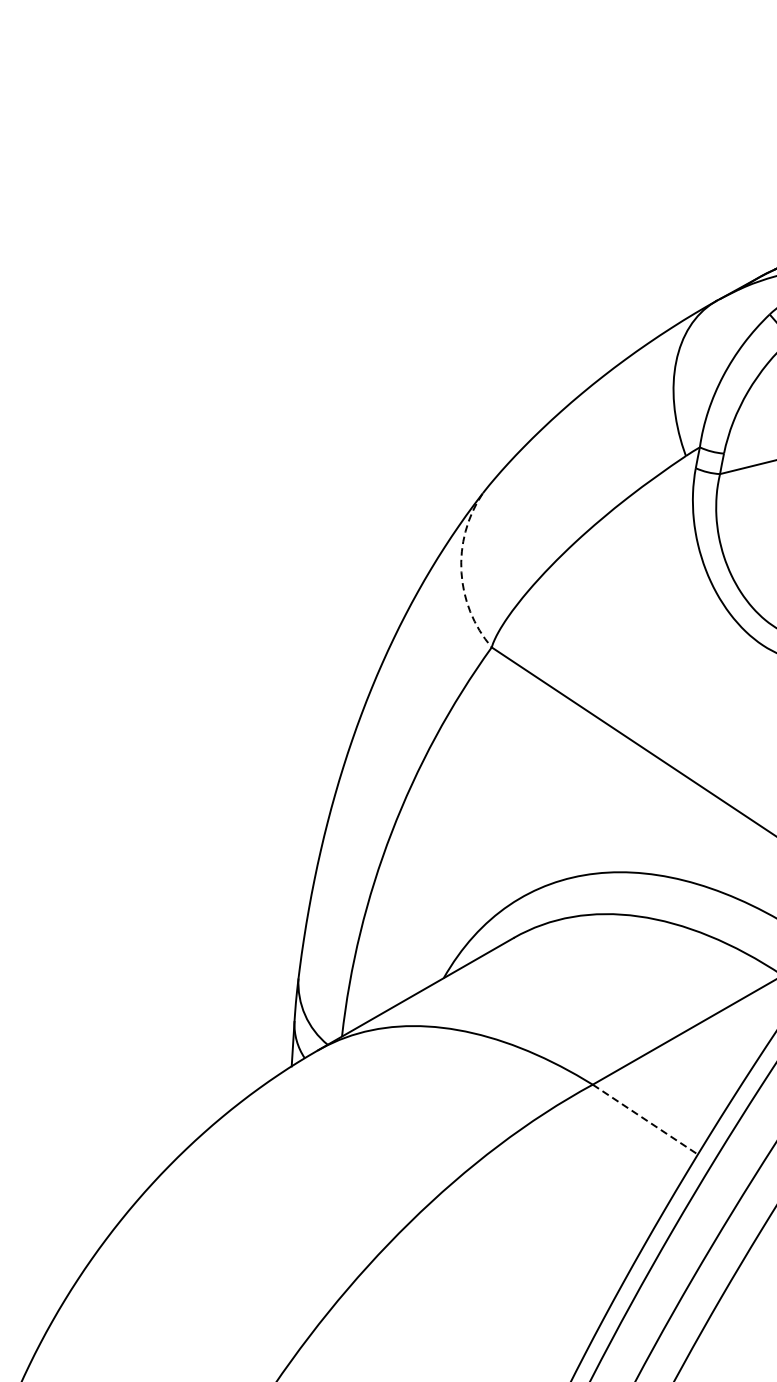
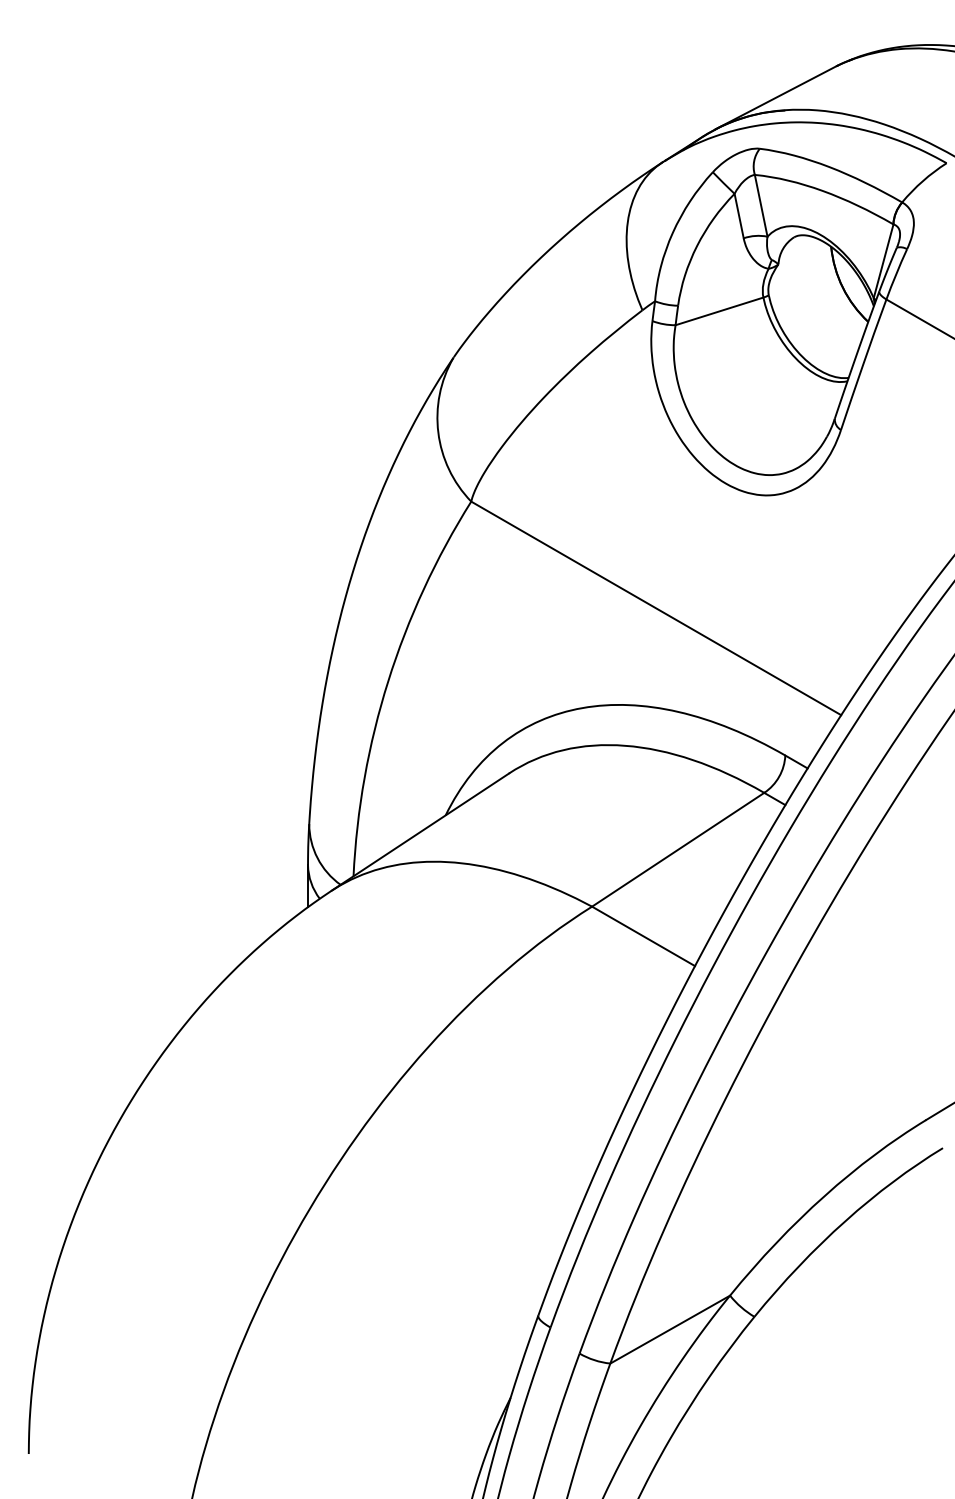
arc: (461, 571) -> (438, 432), dashed -> solid
line: (646, 1119) -> (644, 936), dashed -> solid

